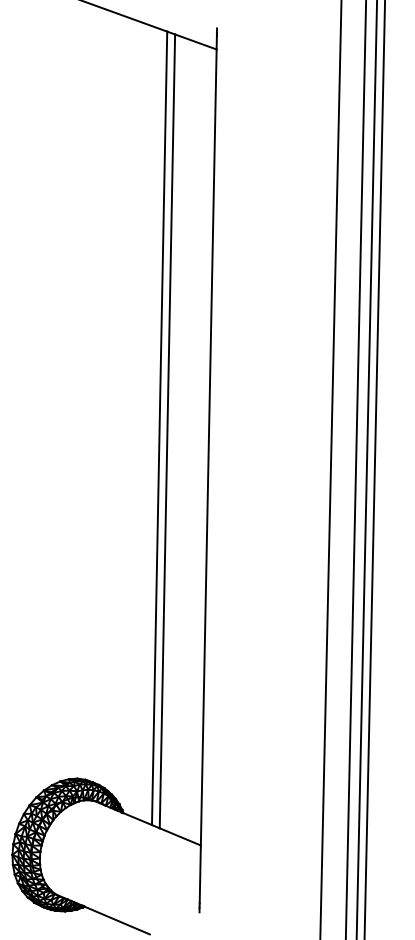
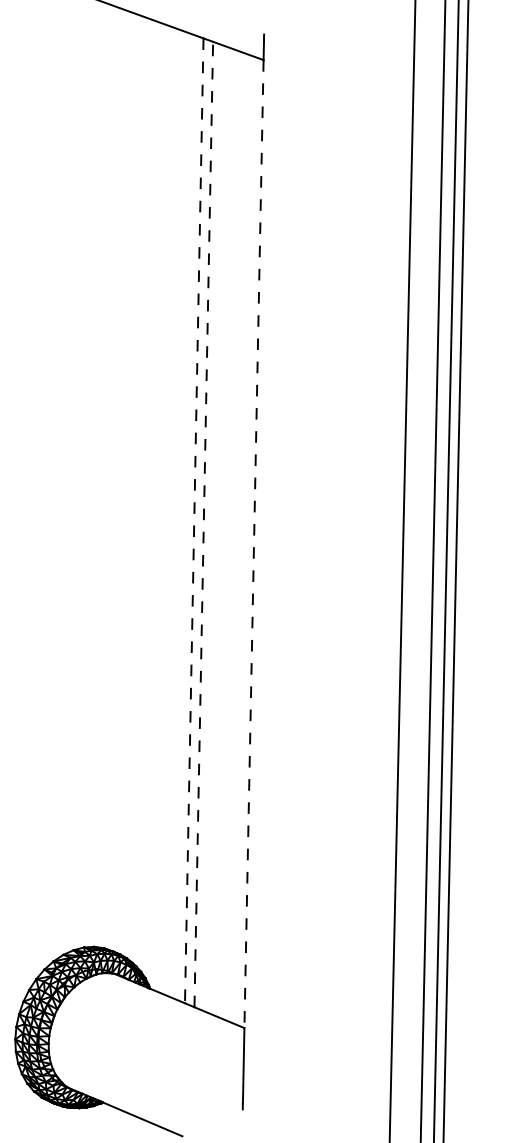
line: (159, 428) -> (194, 521), solid -> dashed
line: (167, 431) -> (203, 524), solid -> dashed
line: (208, 447) -> (253, 544), solid -> dashed

